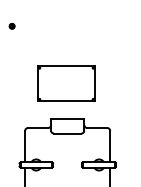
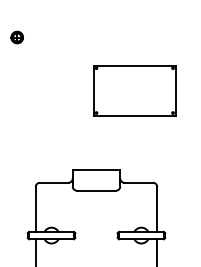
part: (11, 26) -> (16, 37), size x1.67
part: (66, 83) -> (134, 90), moved

